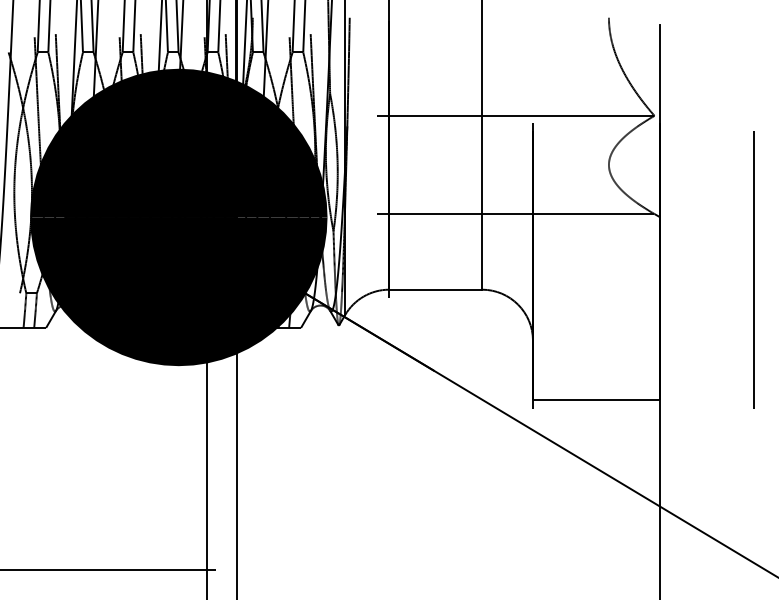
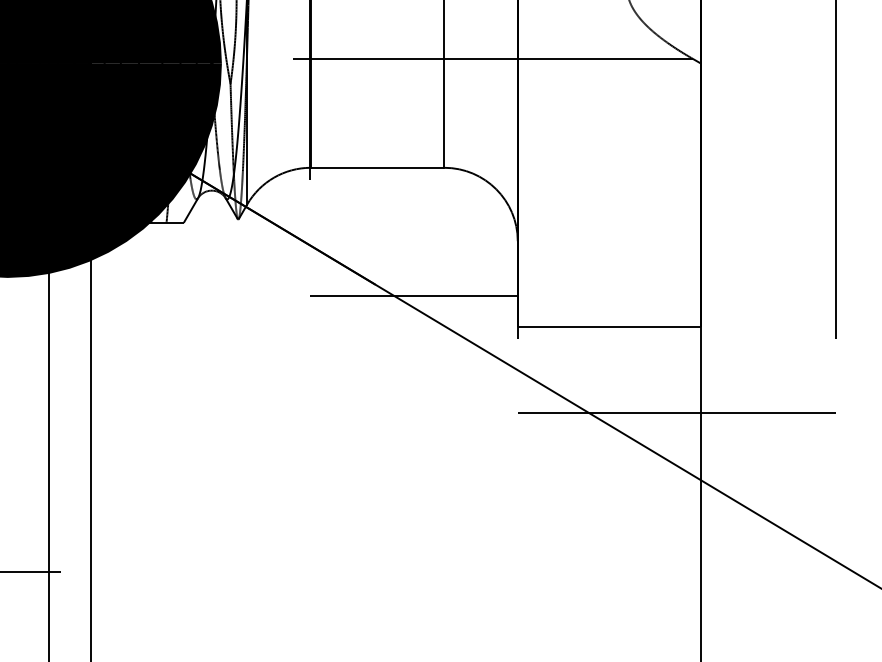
line: (460, 378) -> (413, 295), added
line: (643, 459) -> (676, 412), added

